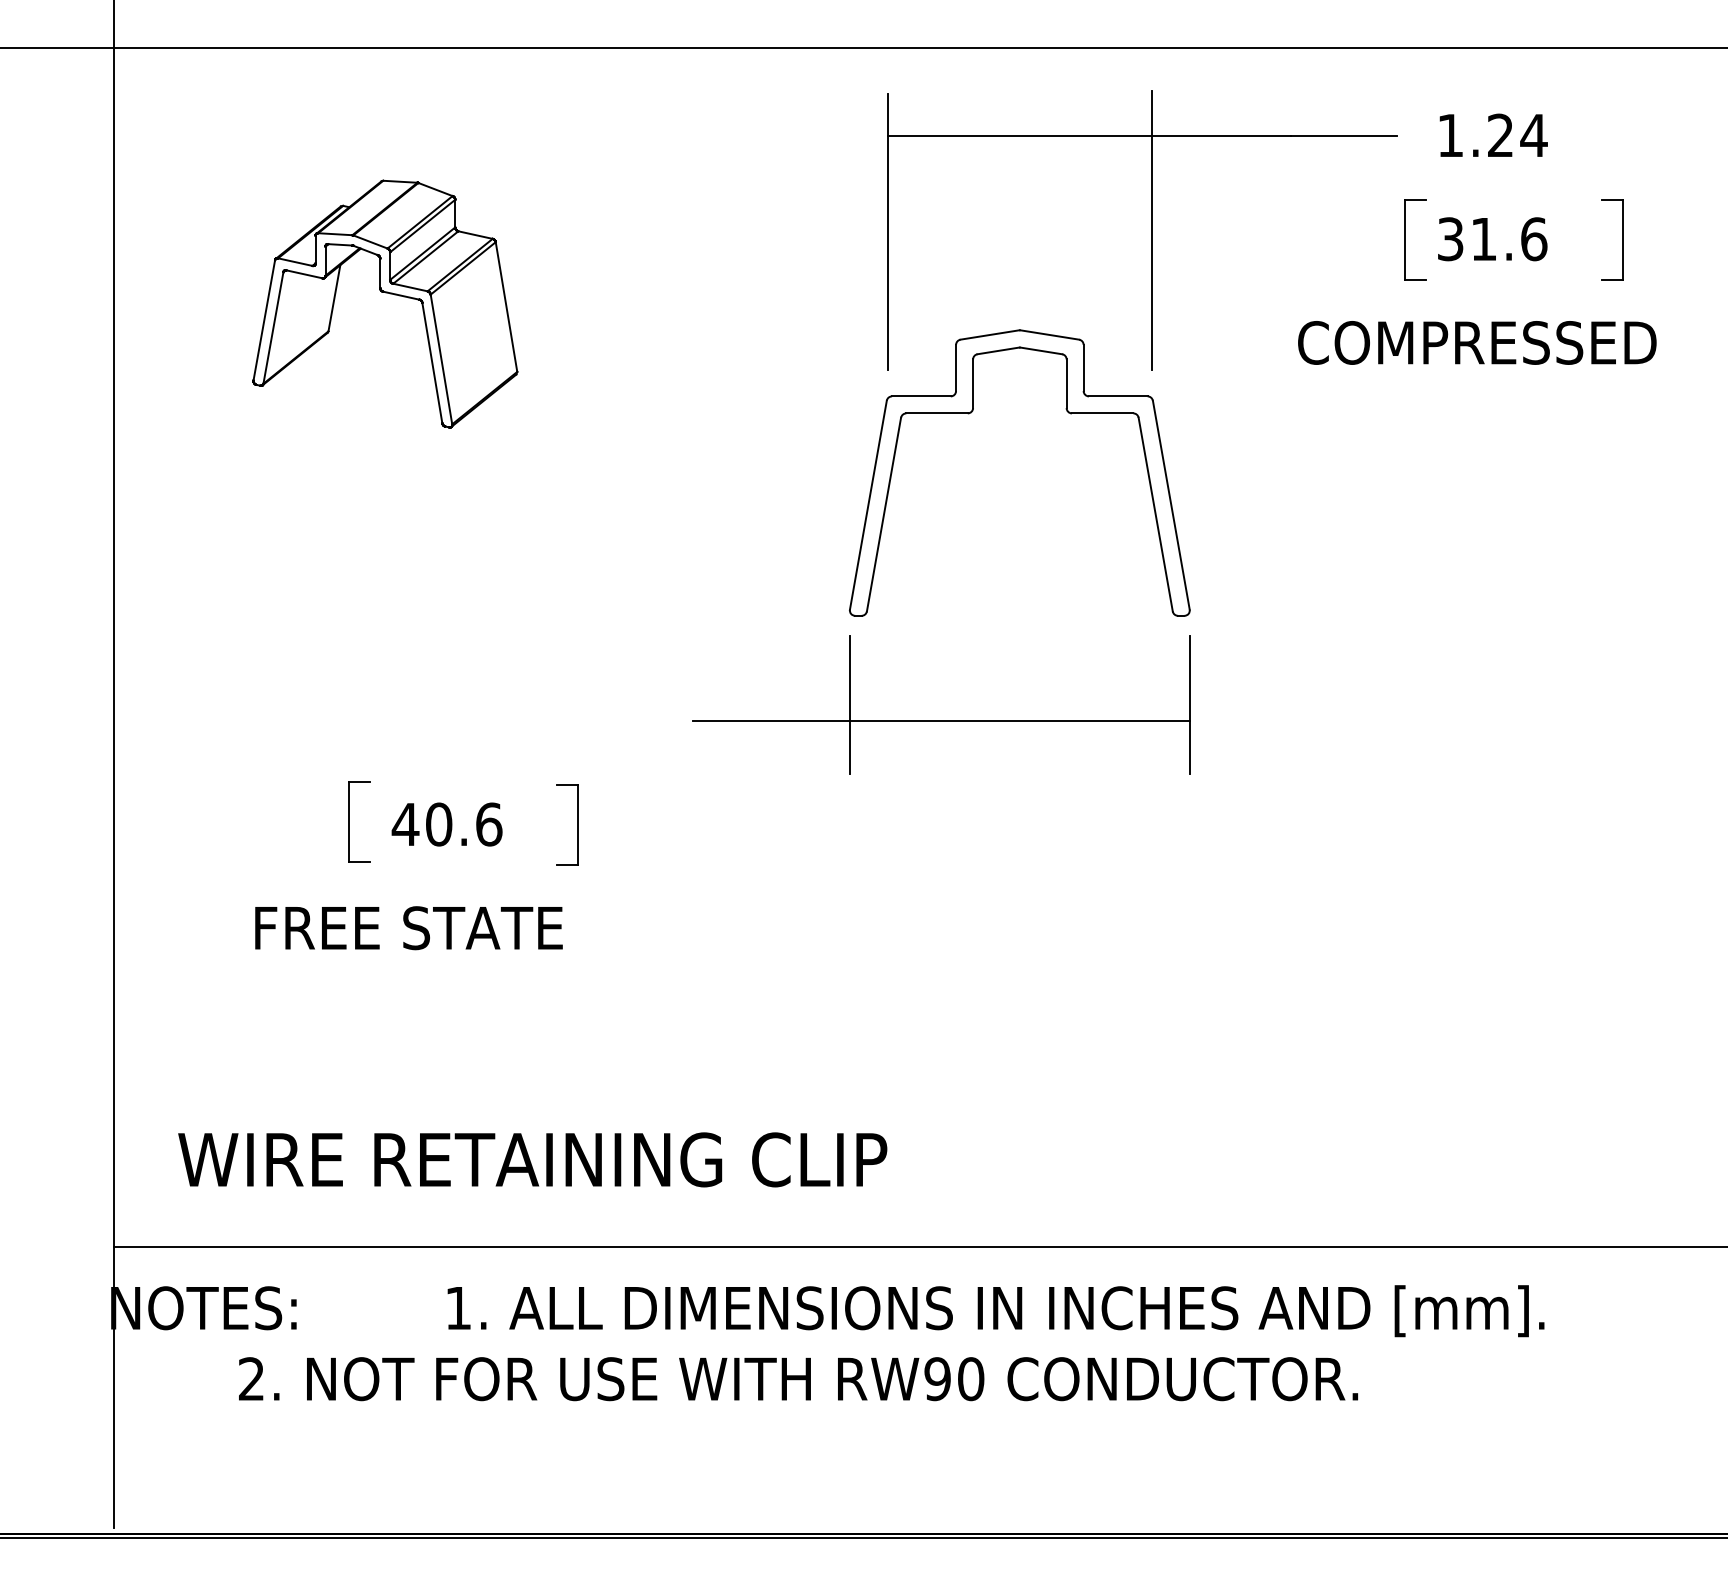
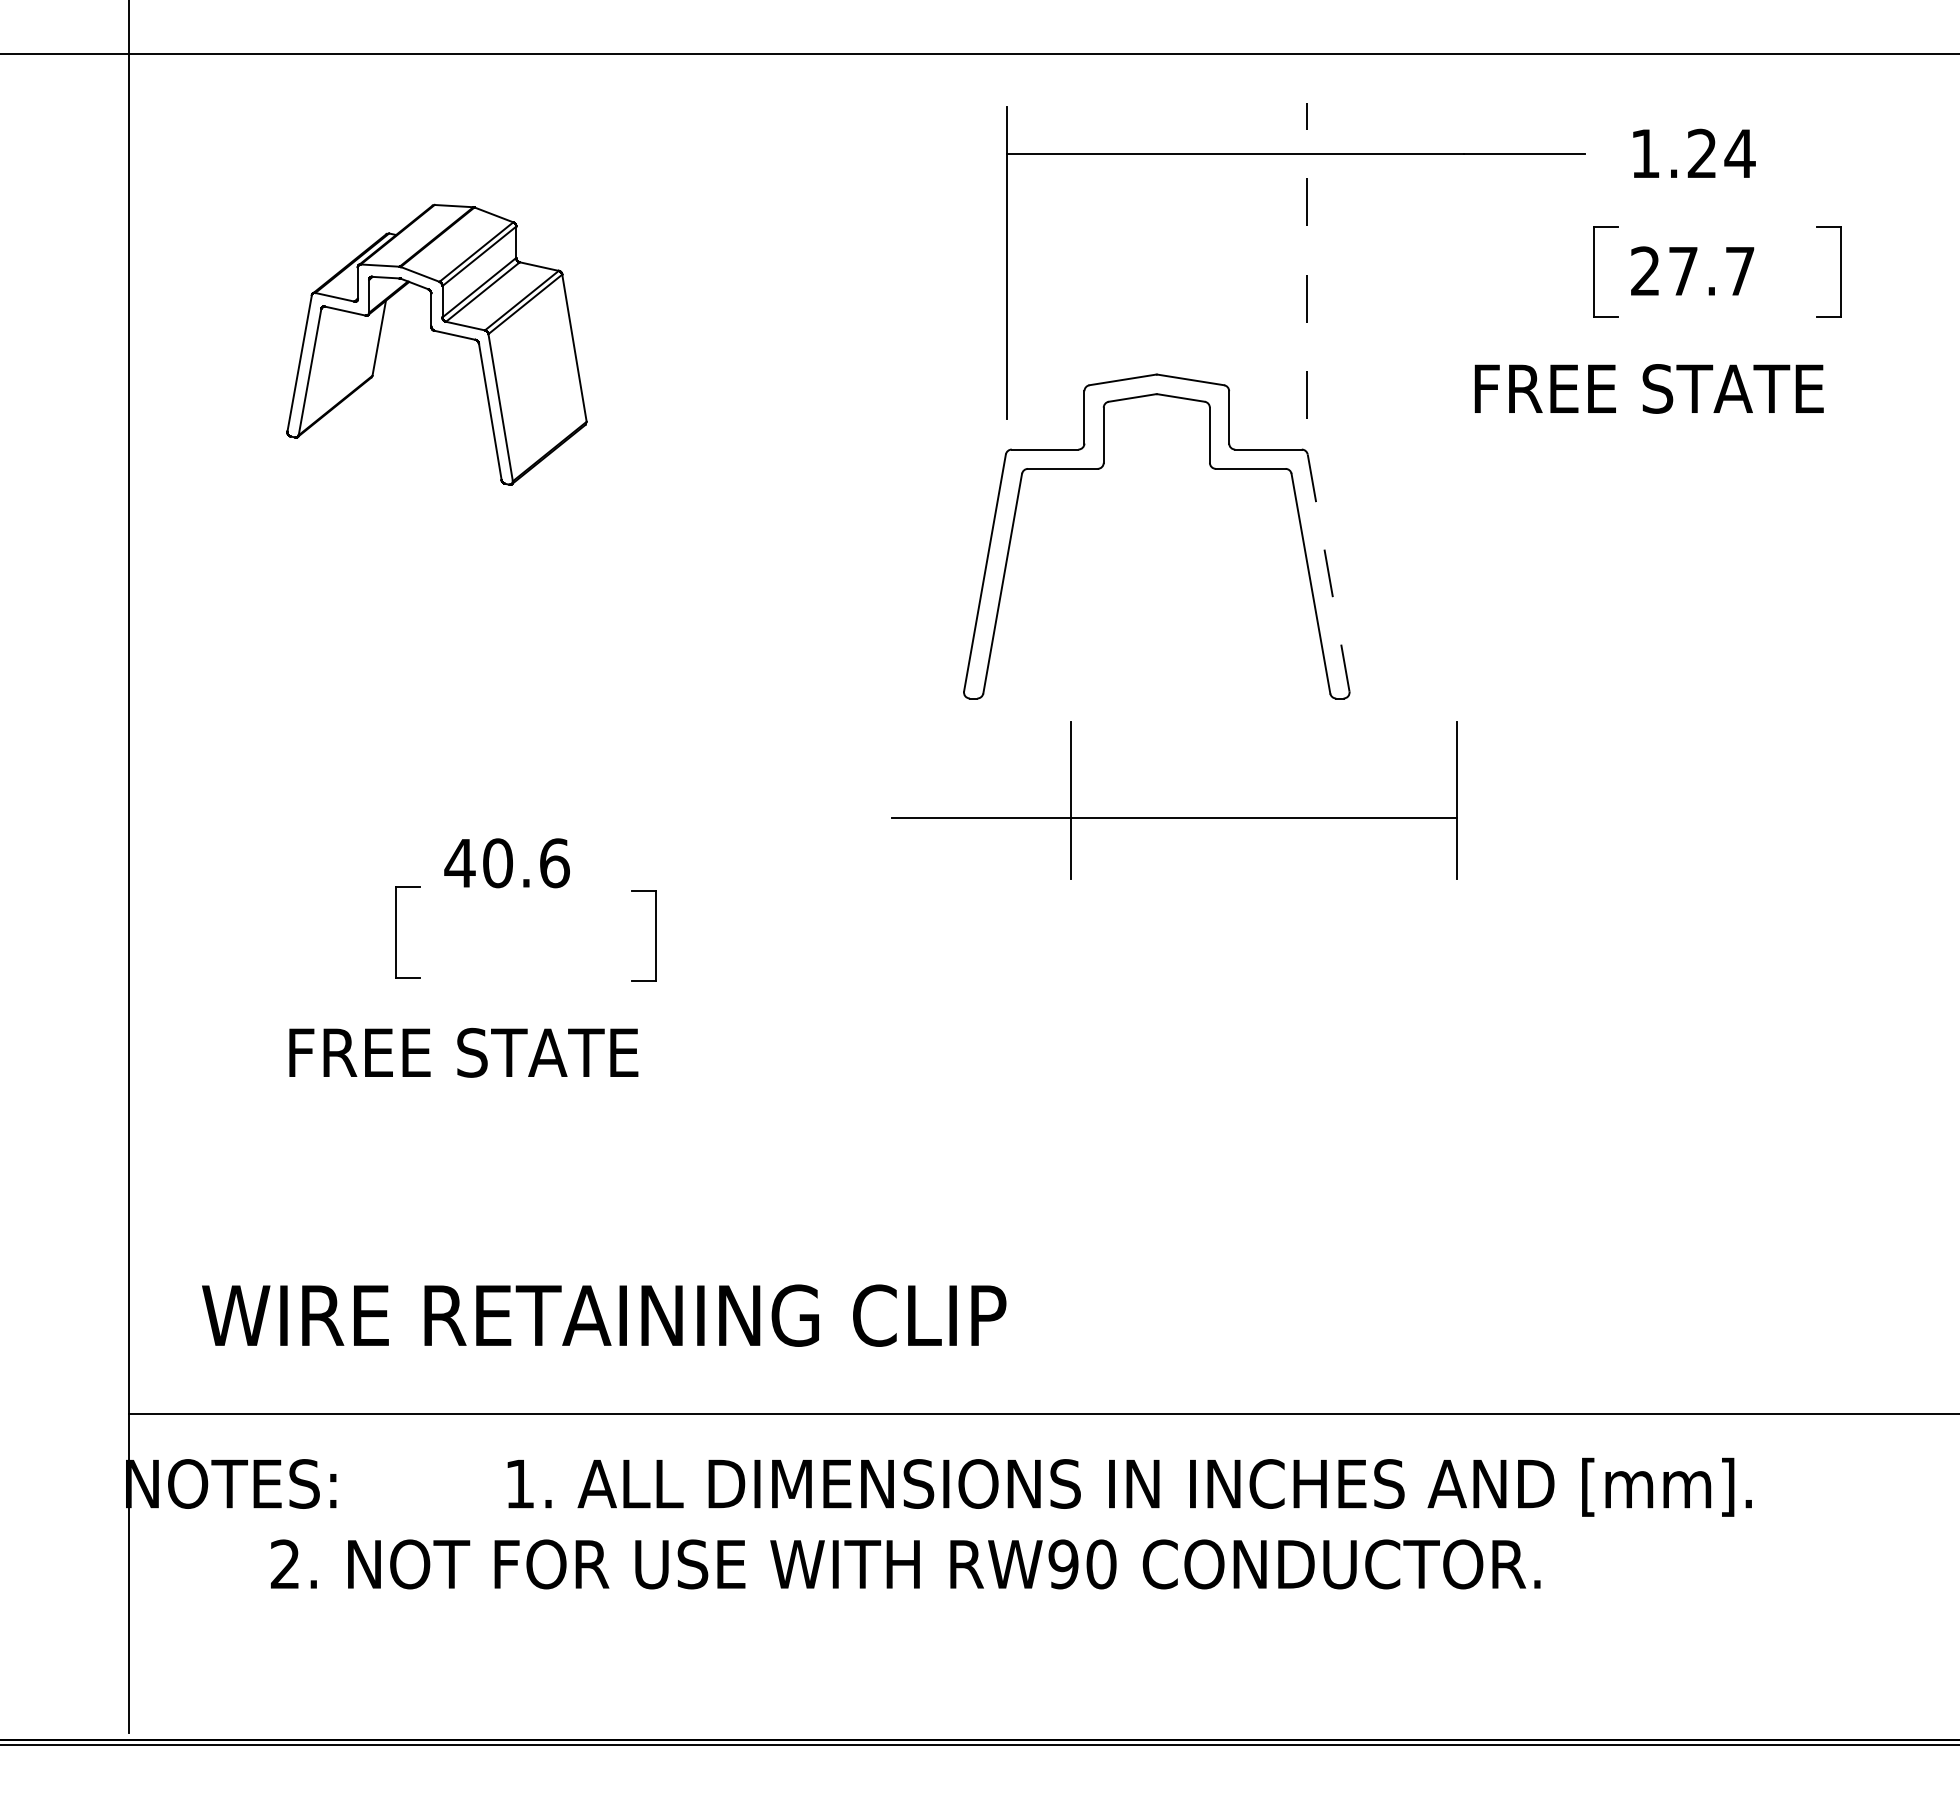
line: (1151, 229) -> (1306, 260), solid -> dashed
text: (1492, 239) -> (1693, 271), 31.6 -> 27.7
text: (1477, 342) -> (1675, 388), COMPRESSED -> FREE STATE
line: (1171, 505) -> (1328, 573), solid -> dashed
part: (941, 720) -> (1174, 817), moved
text: (446, 824) -> (506, 863), moved

